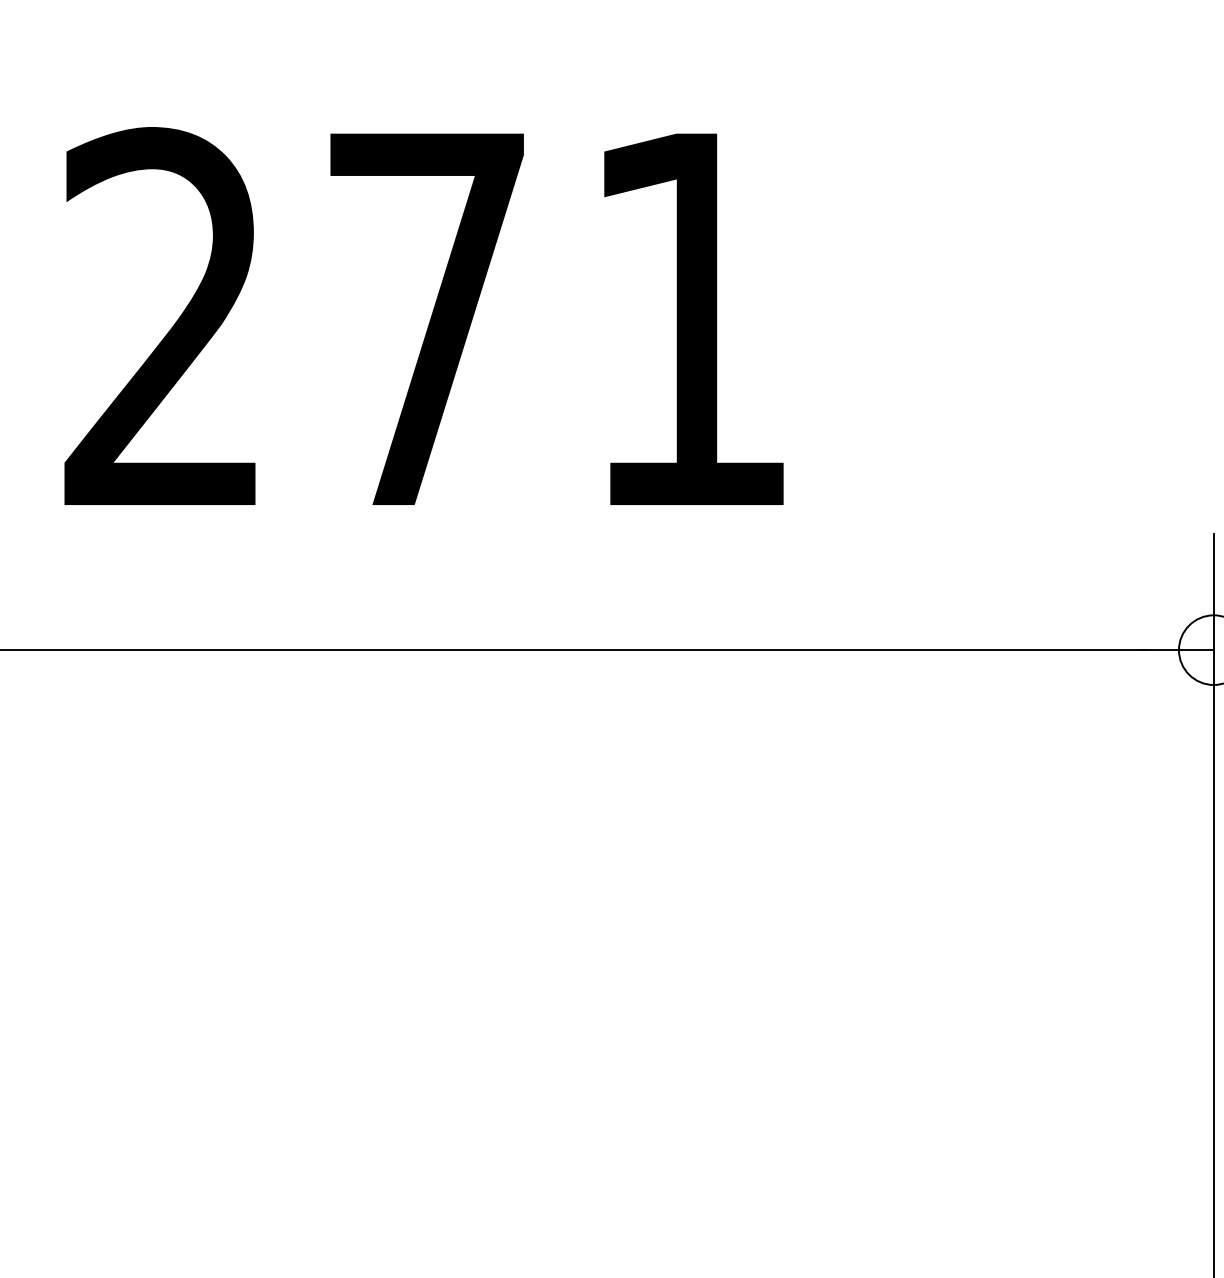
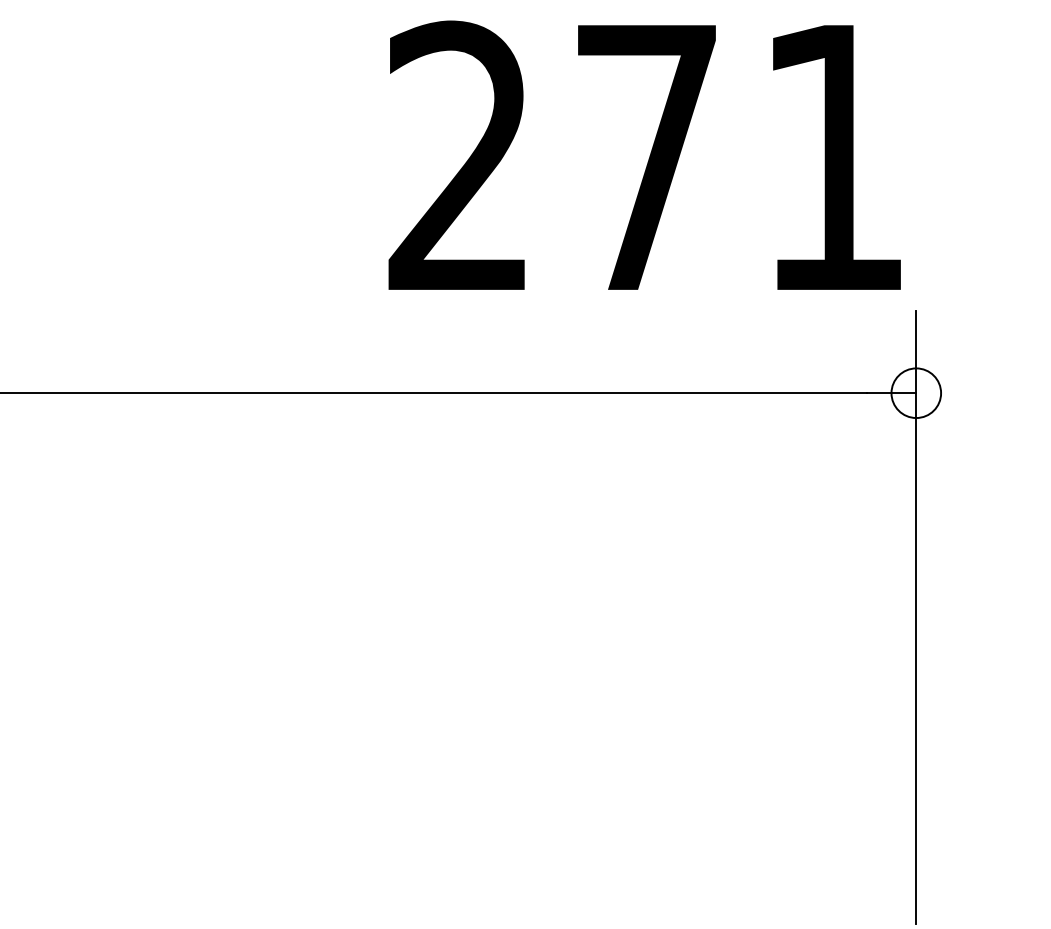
text: (423, 315) -> (644, 154), moved

